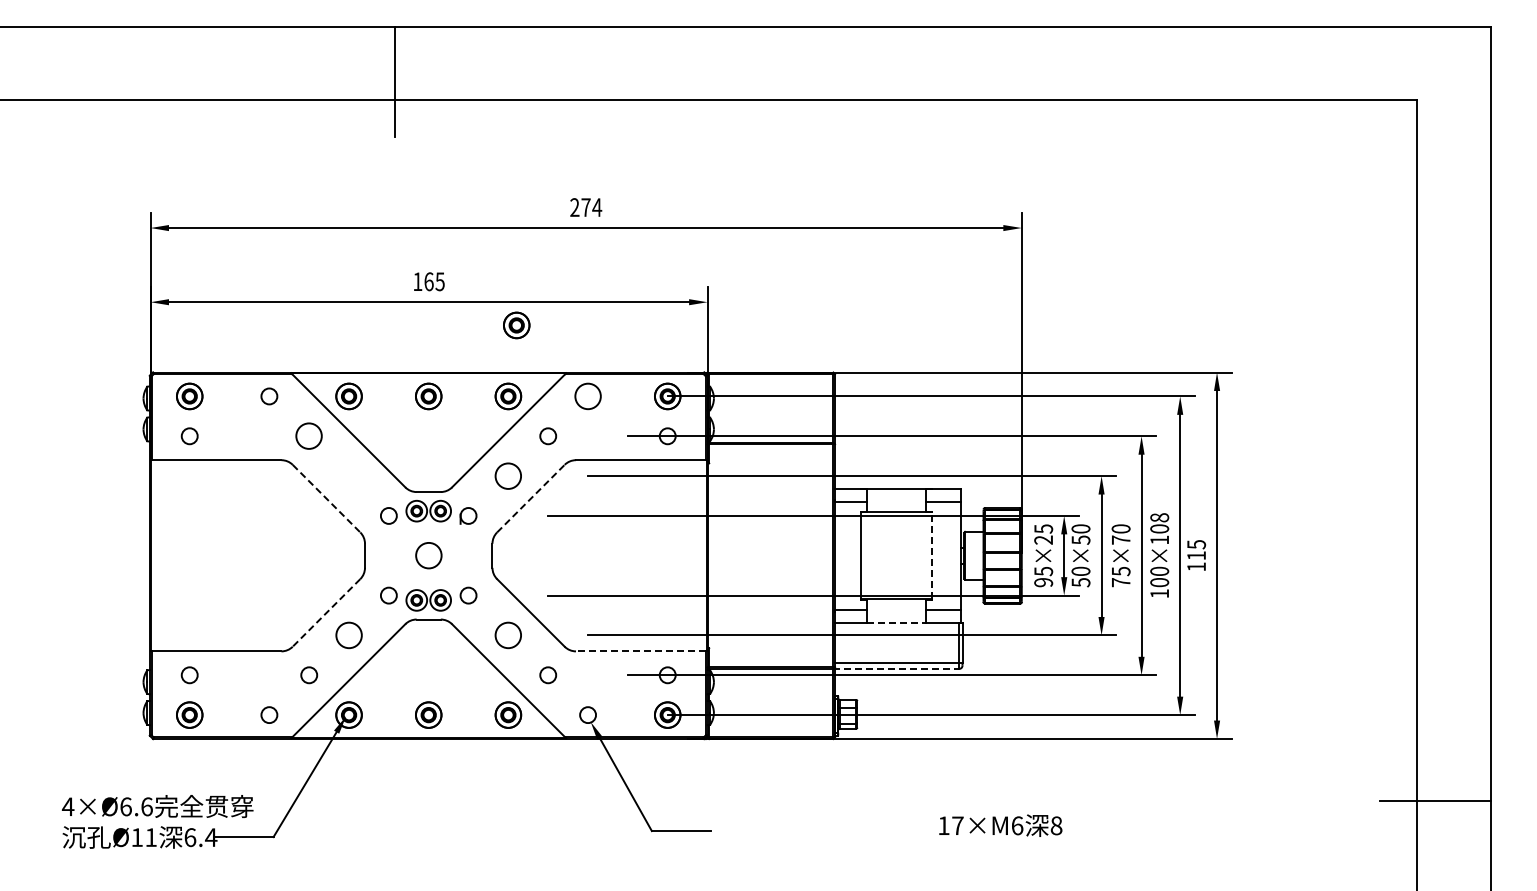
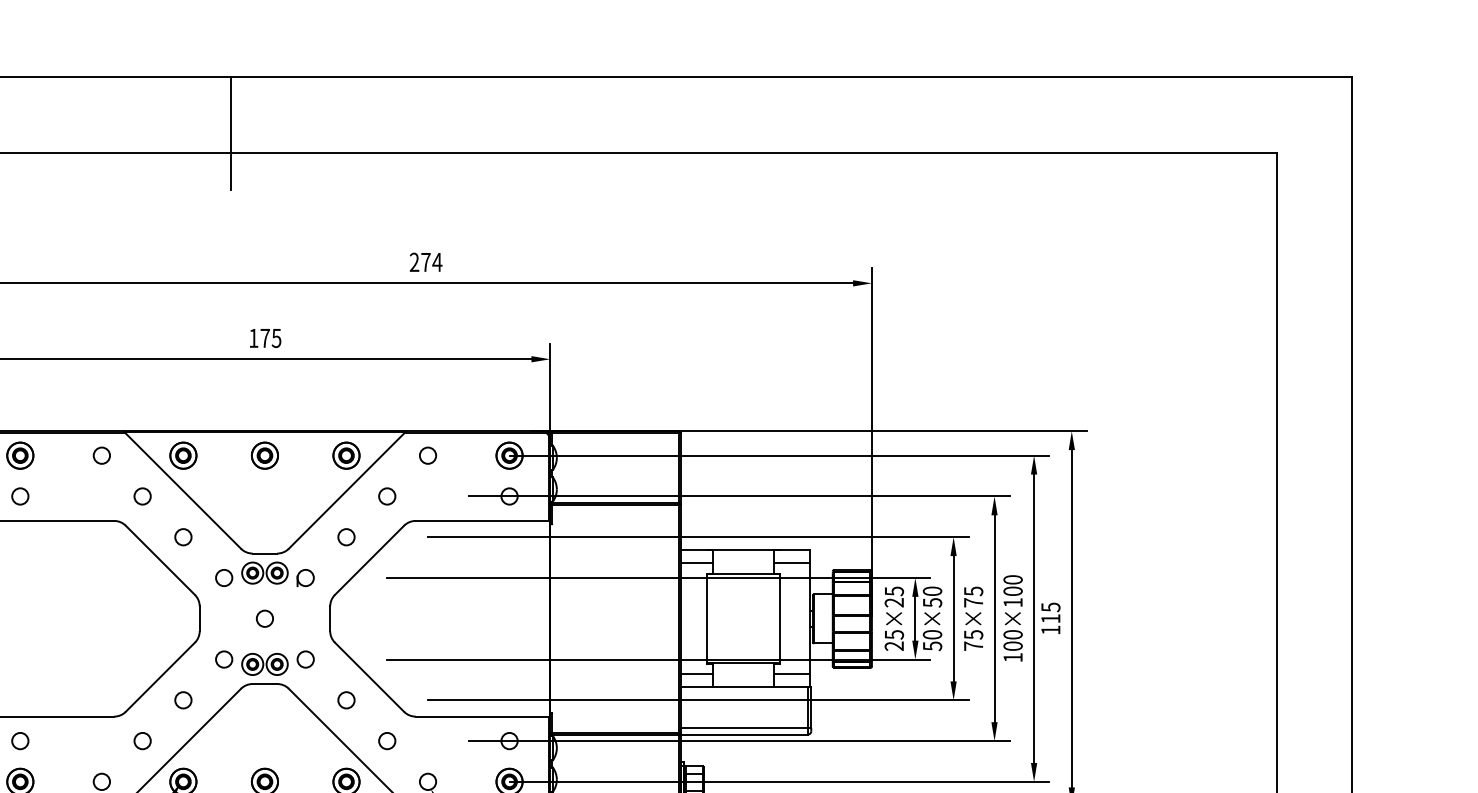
text: (428, 281) -> (264, 338), 165 -> 175
part: (516, 325) -> (354, 383), removed
circle: (587, 396) -> (427, 455), size x0.62
circle: (309, 436) -> (142, 496), size x0.62
circle: (348, 475) -> (182, 536), added
circle: (508, 475) -> (346, 536), size x0.62
line: (326, 498) -> (160, 560), dashed -> solid
line: (530, 498) -> (369, 560), dashed -> solid
text: (1159, 517) -> (1012, 579), 100×108 -> 100×100
text: (1120, 528) -> (972, 590), 75×70 -> 75×75
circle: (428, 555) -> (264, 618), size x0.62
line: (932, 555) -> (780, 618), dashed -> solid
text: (1043, 582) -> (894, 646), 95×25 -> 25×25
line: (326, 612) -> (160, 676), dashed -> solid
line: (896, 622) -> (743, 687), dashed -> solid
circle: (348, 635) -> (182, 700), size x0.62
circle: (508, 635) -> (346, 700), size x0.62
line: (640, 651) -> (481, 716), dashed -> solid
line: (896, 668) -> (743, 734), dashed -> solid

